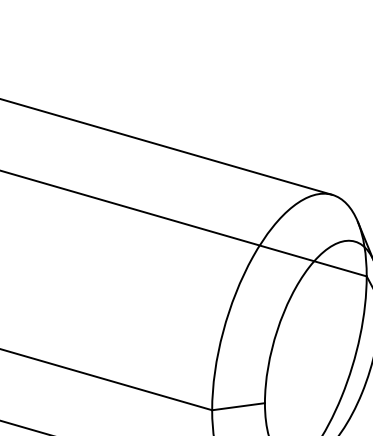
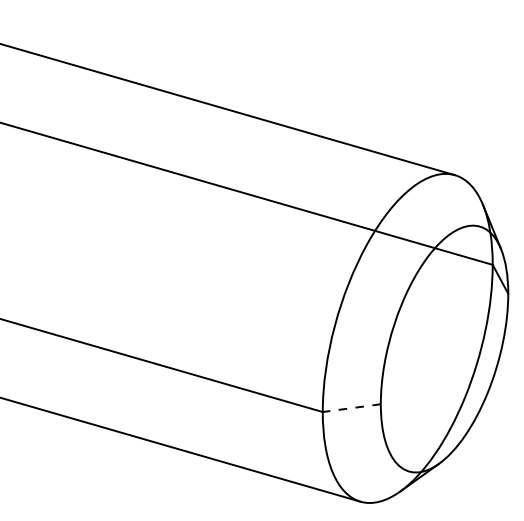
line: (238, 407) -> (351, 408), solid -> dashed

